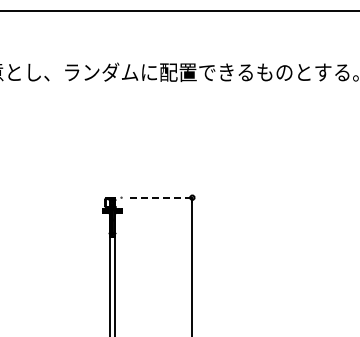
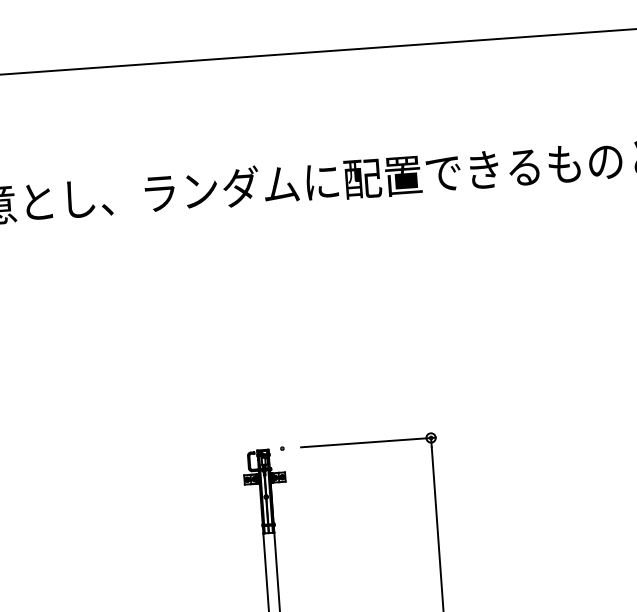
line: (163, 197) -> (370, 441), dashed -> solid

